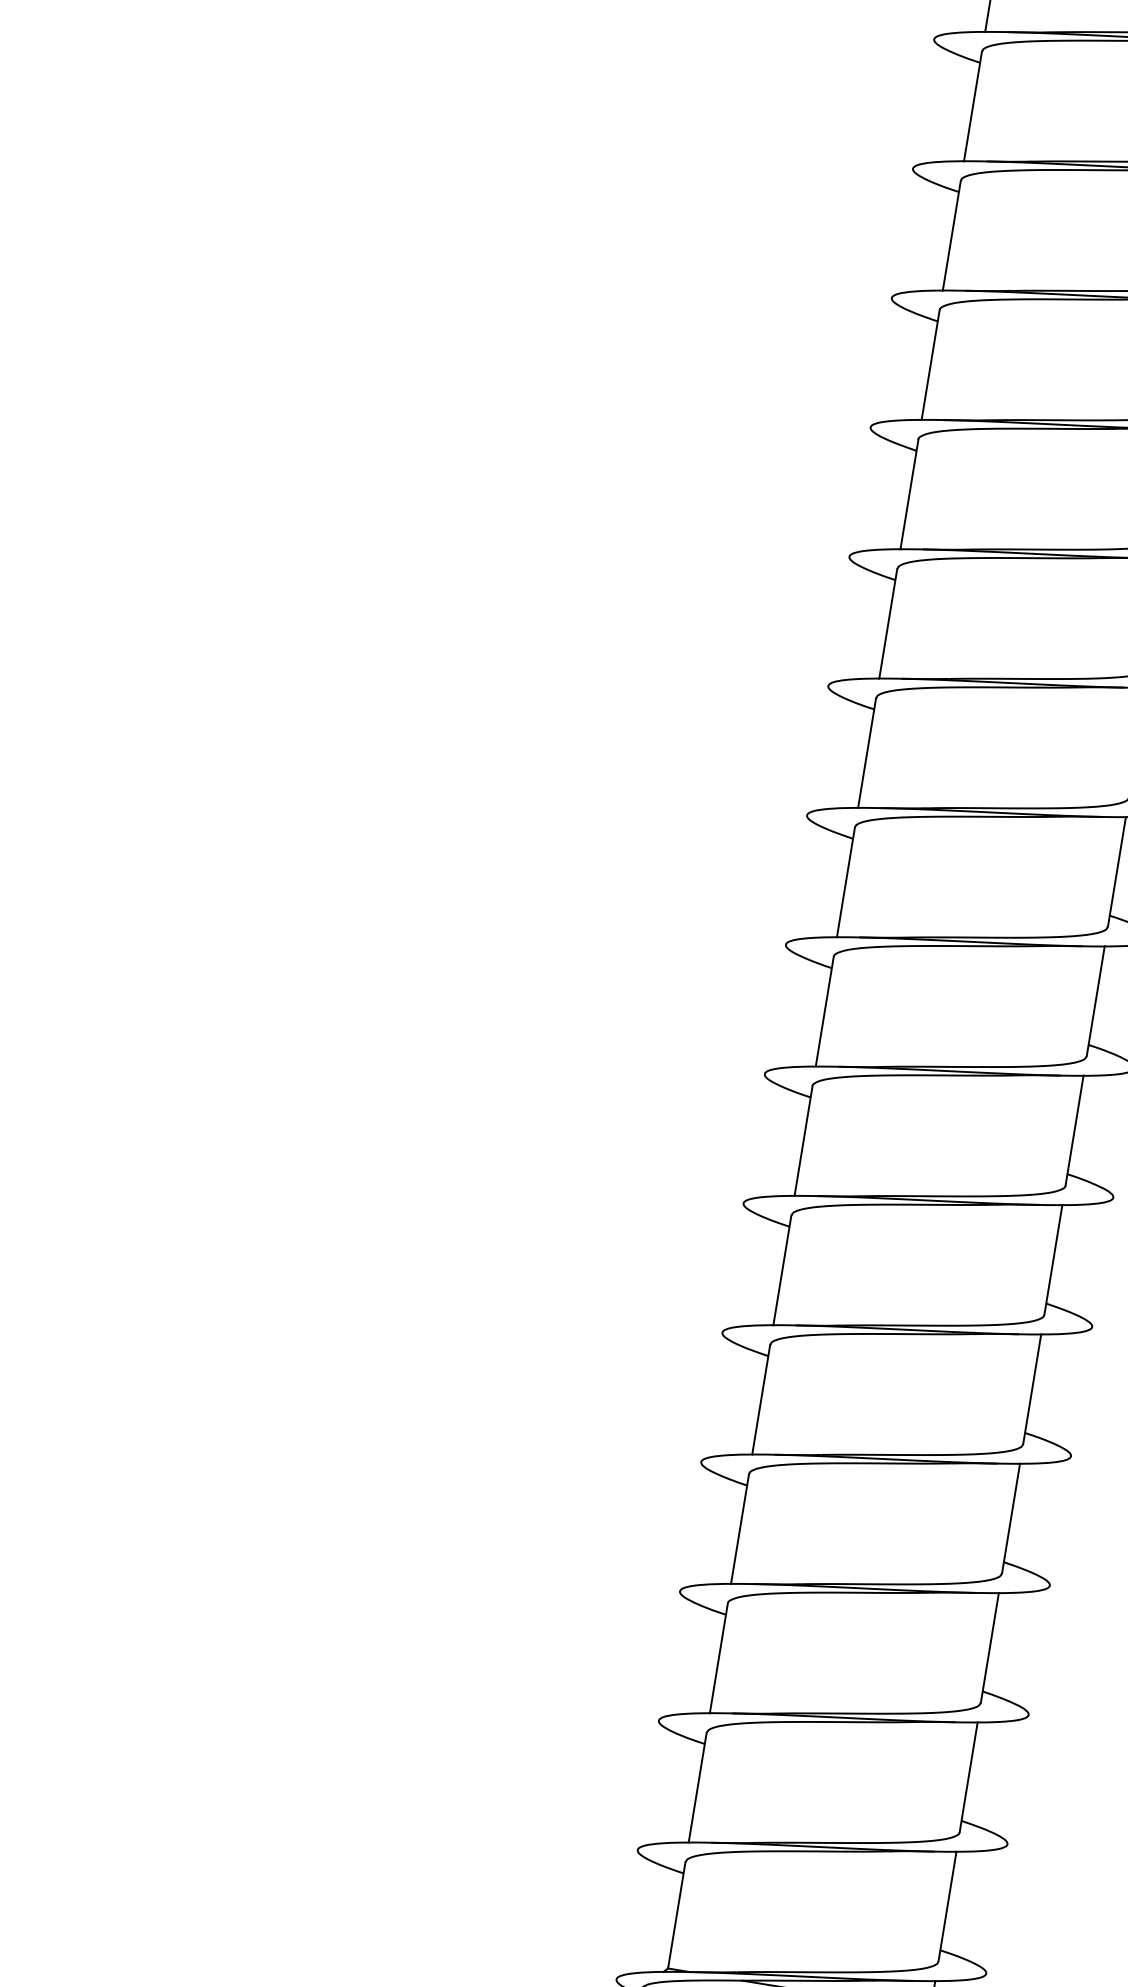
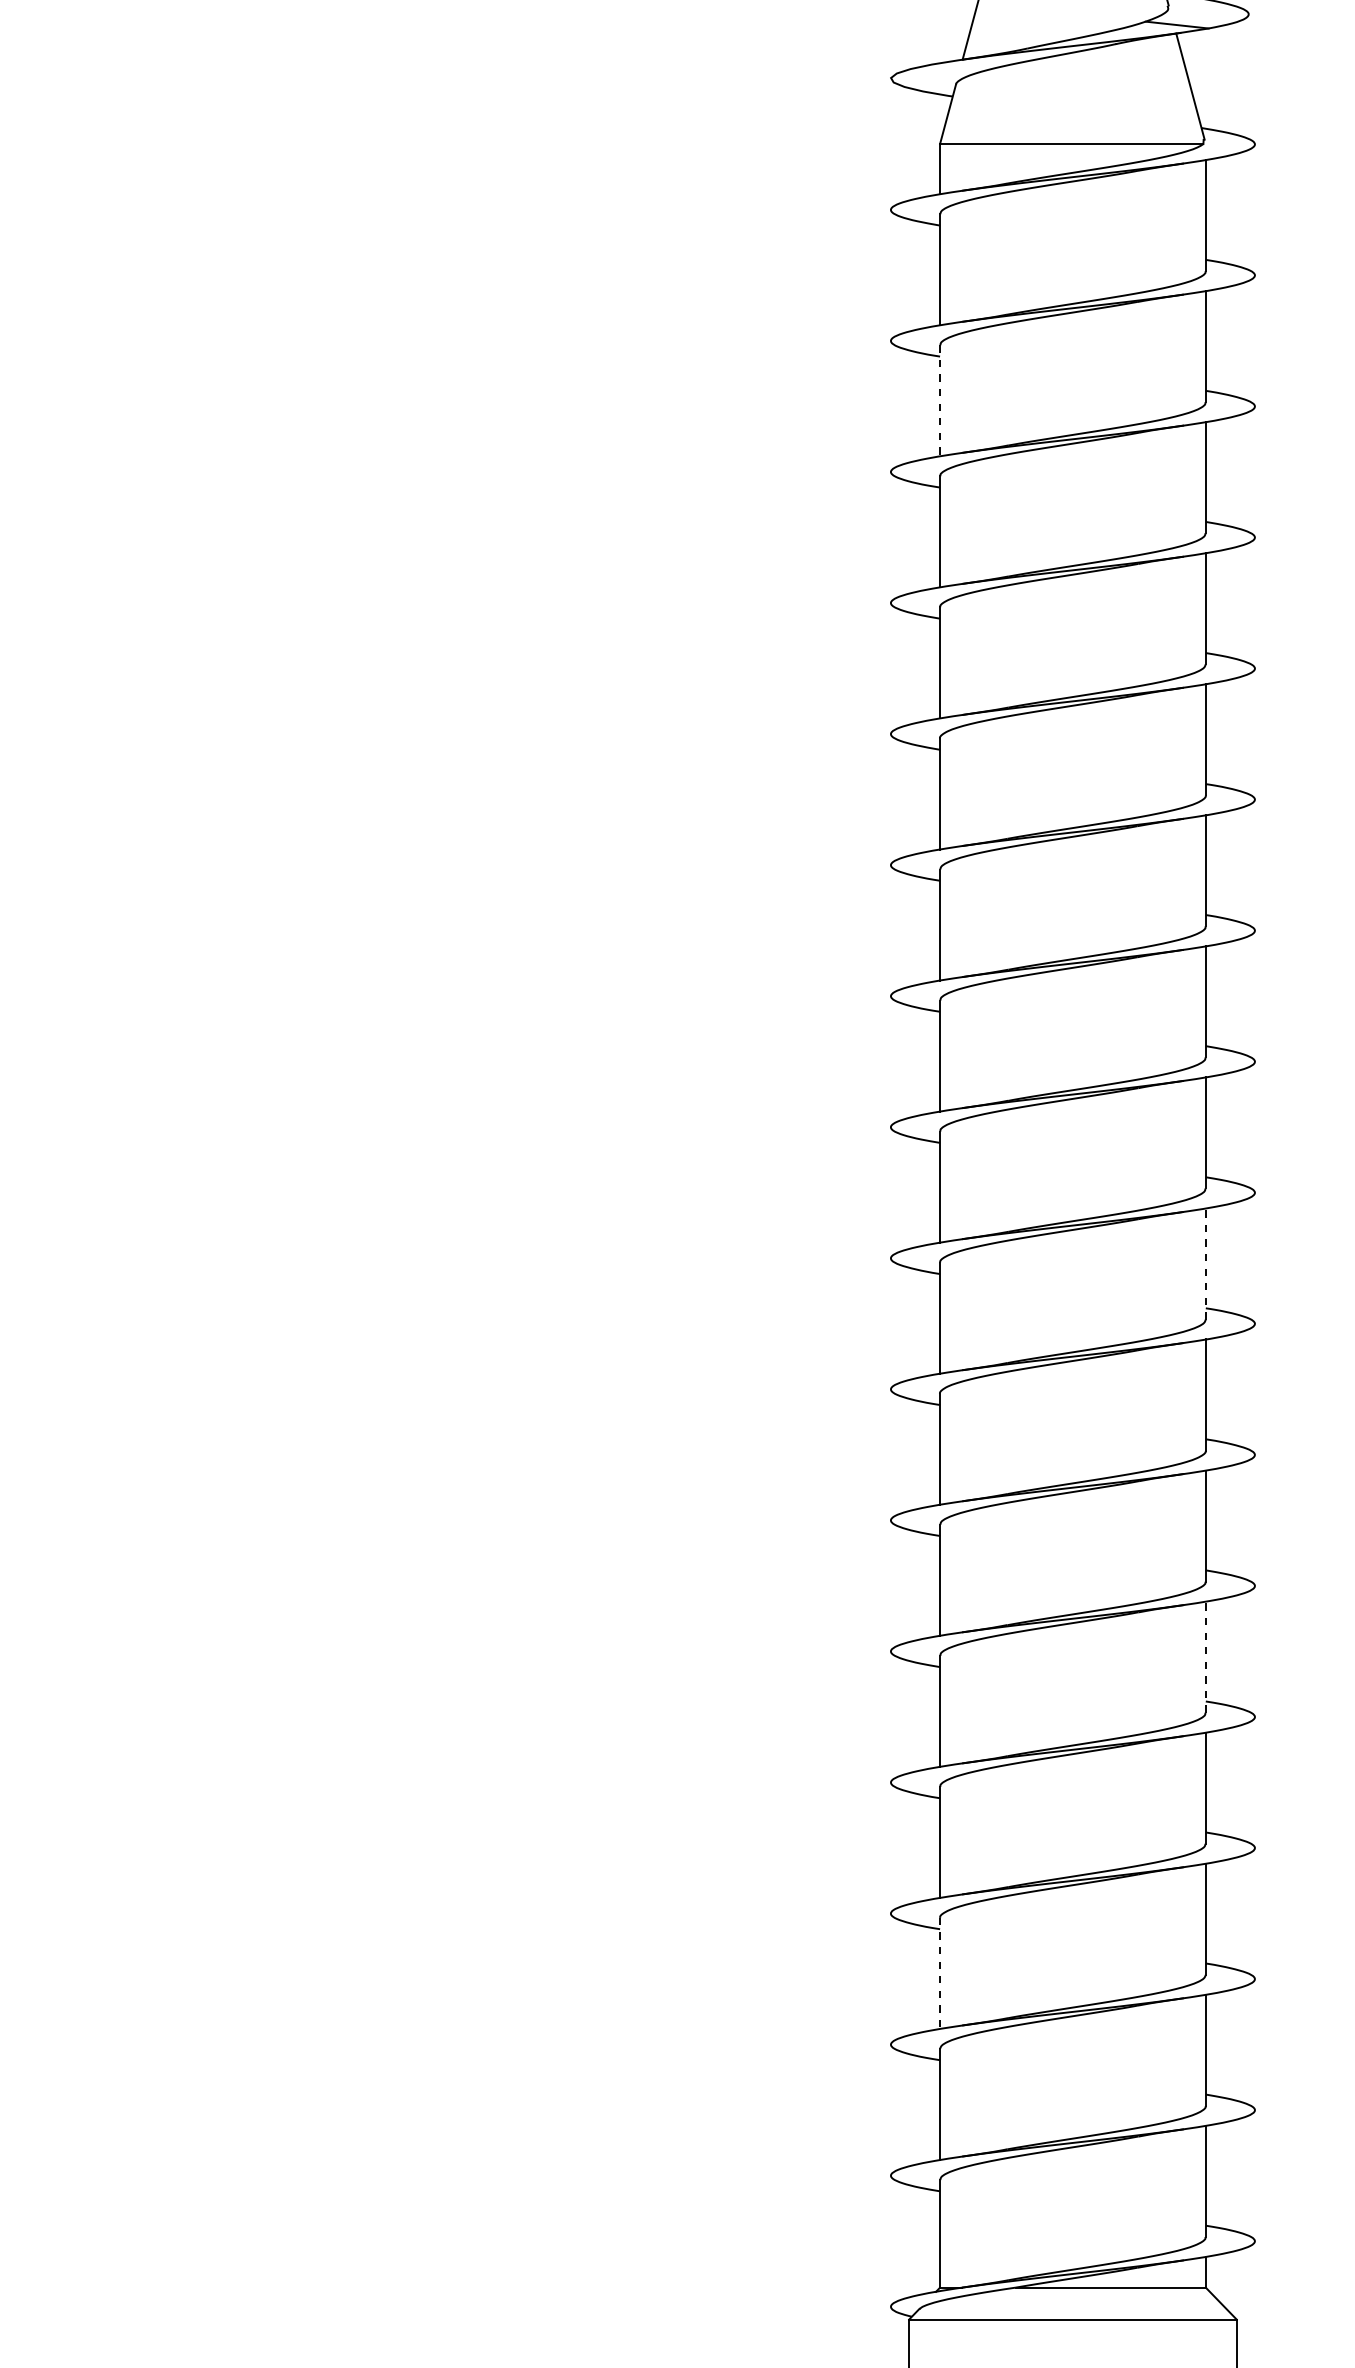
line: (973, 106) -> (940, 400), solid -> dashed
line: (1095, 1000) -> (1205, 1263), solid -> dashed
line: (1031, 1389) -> (1205, 1657), solid -> dashed
line: (719, 1658) -> (940, 1973), solid -> dashed

